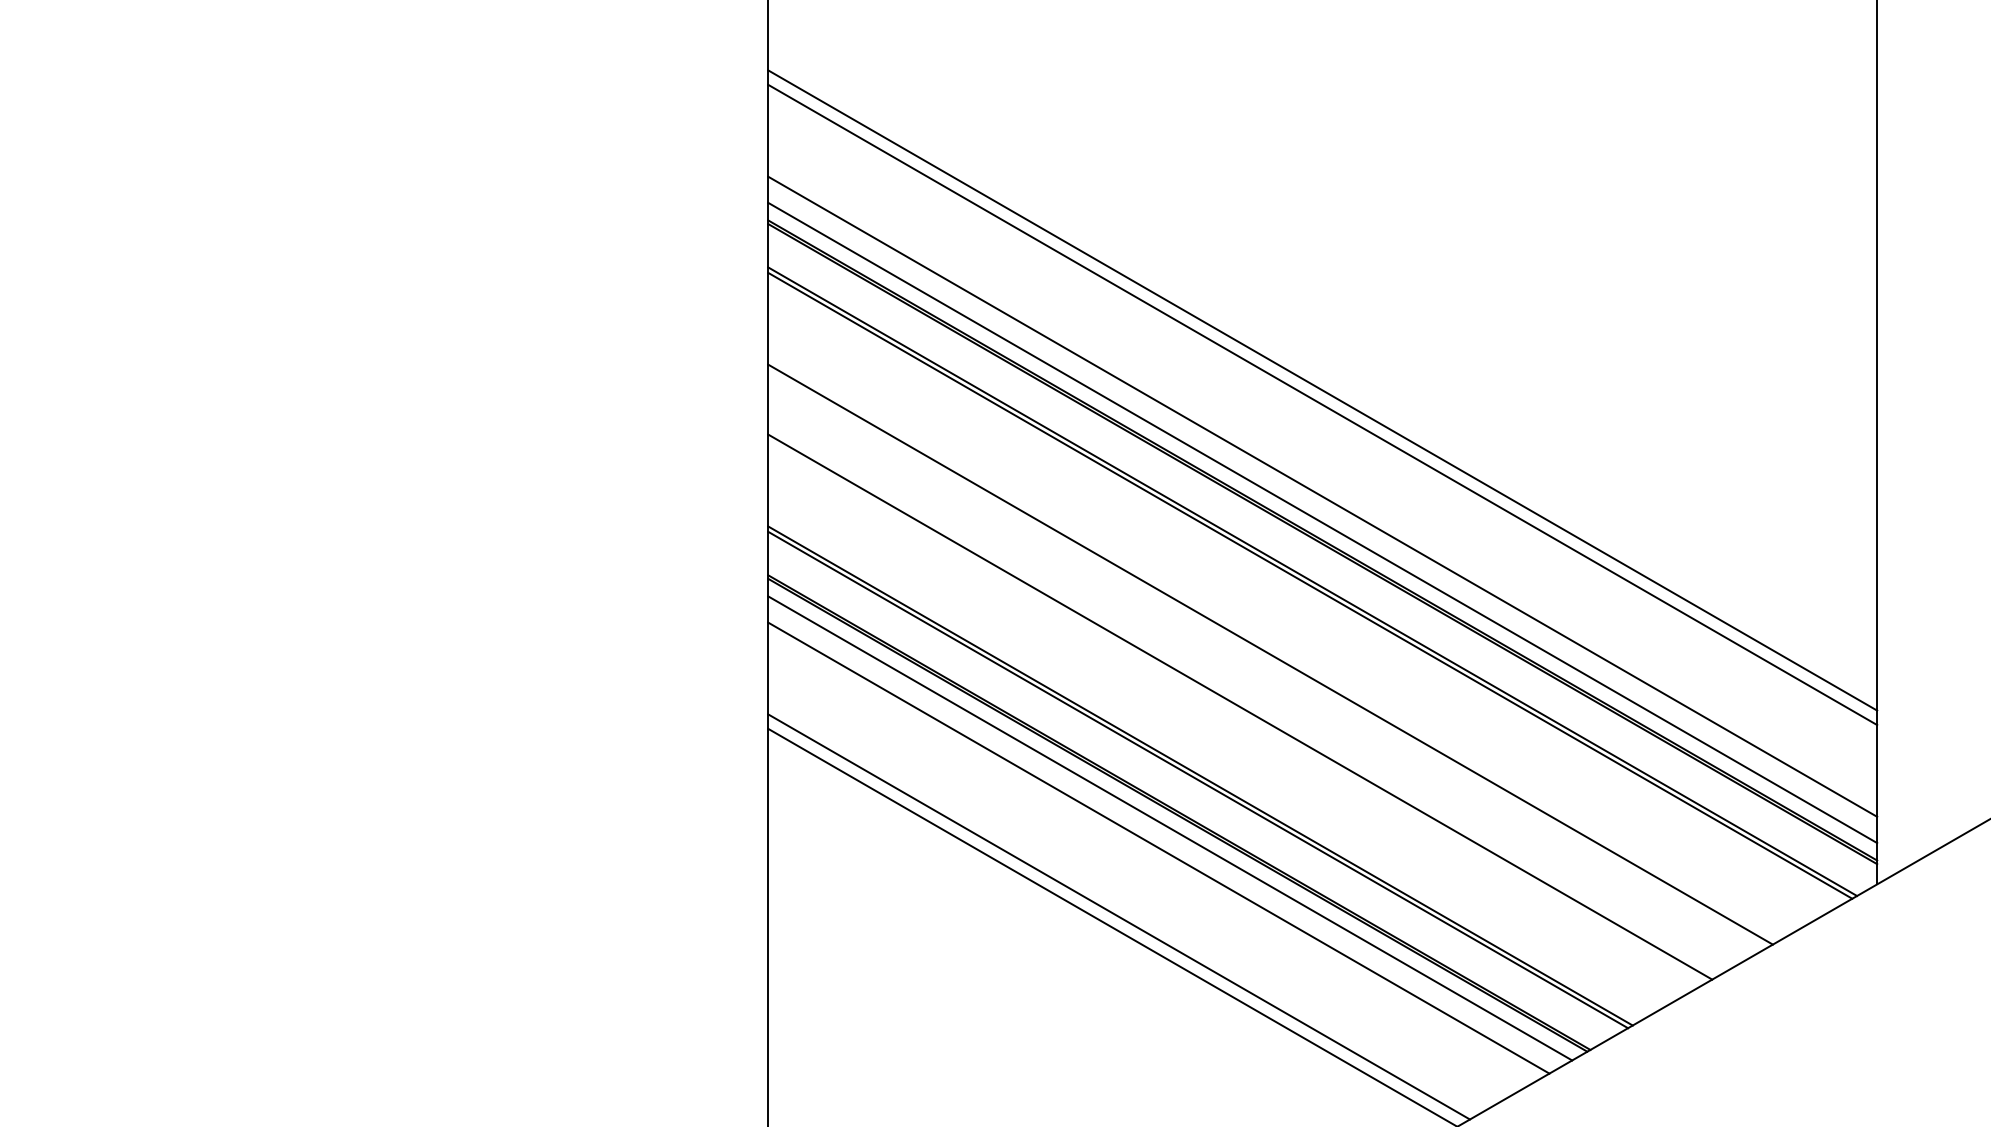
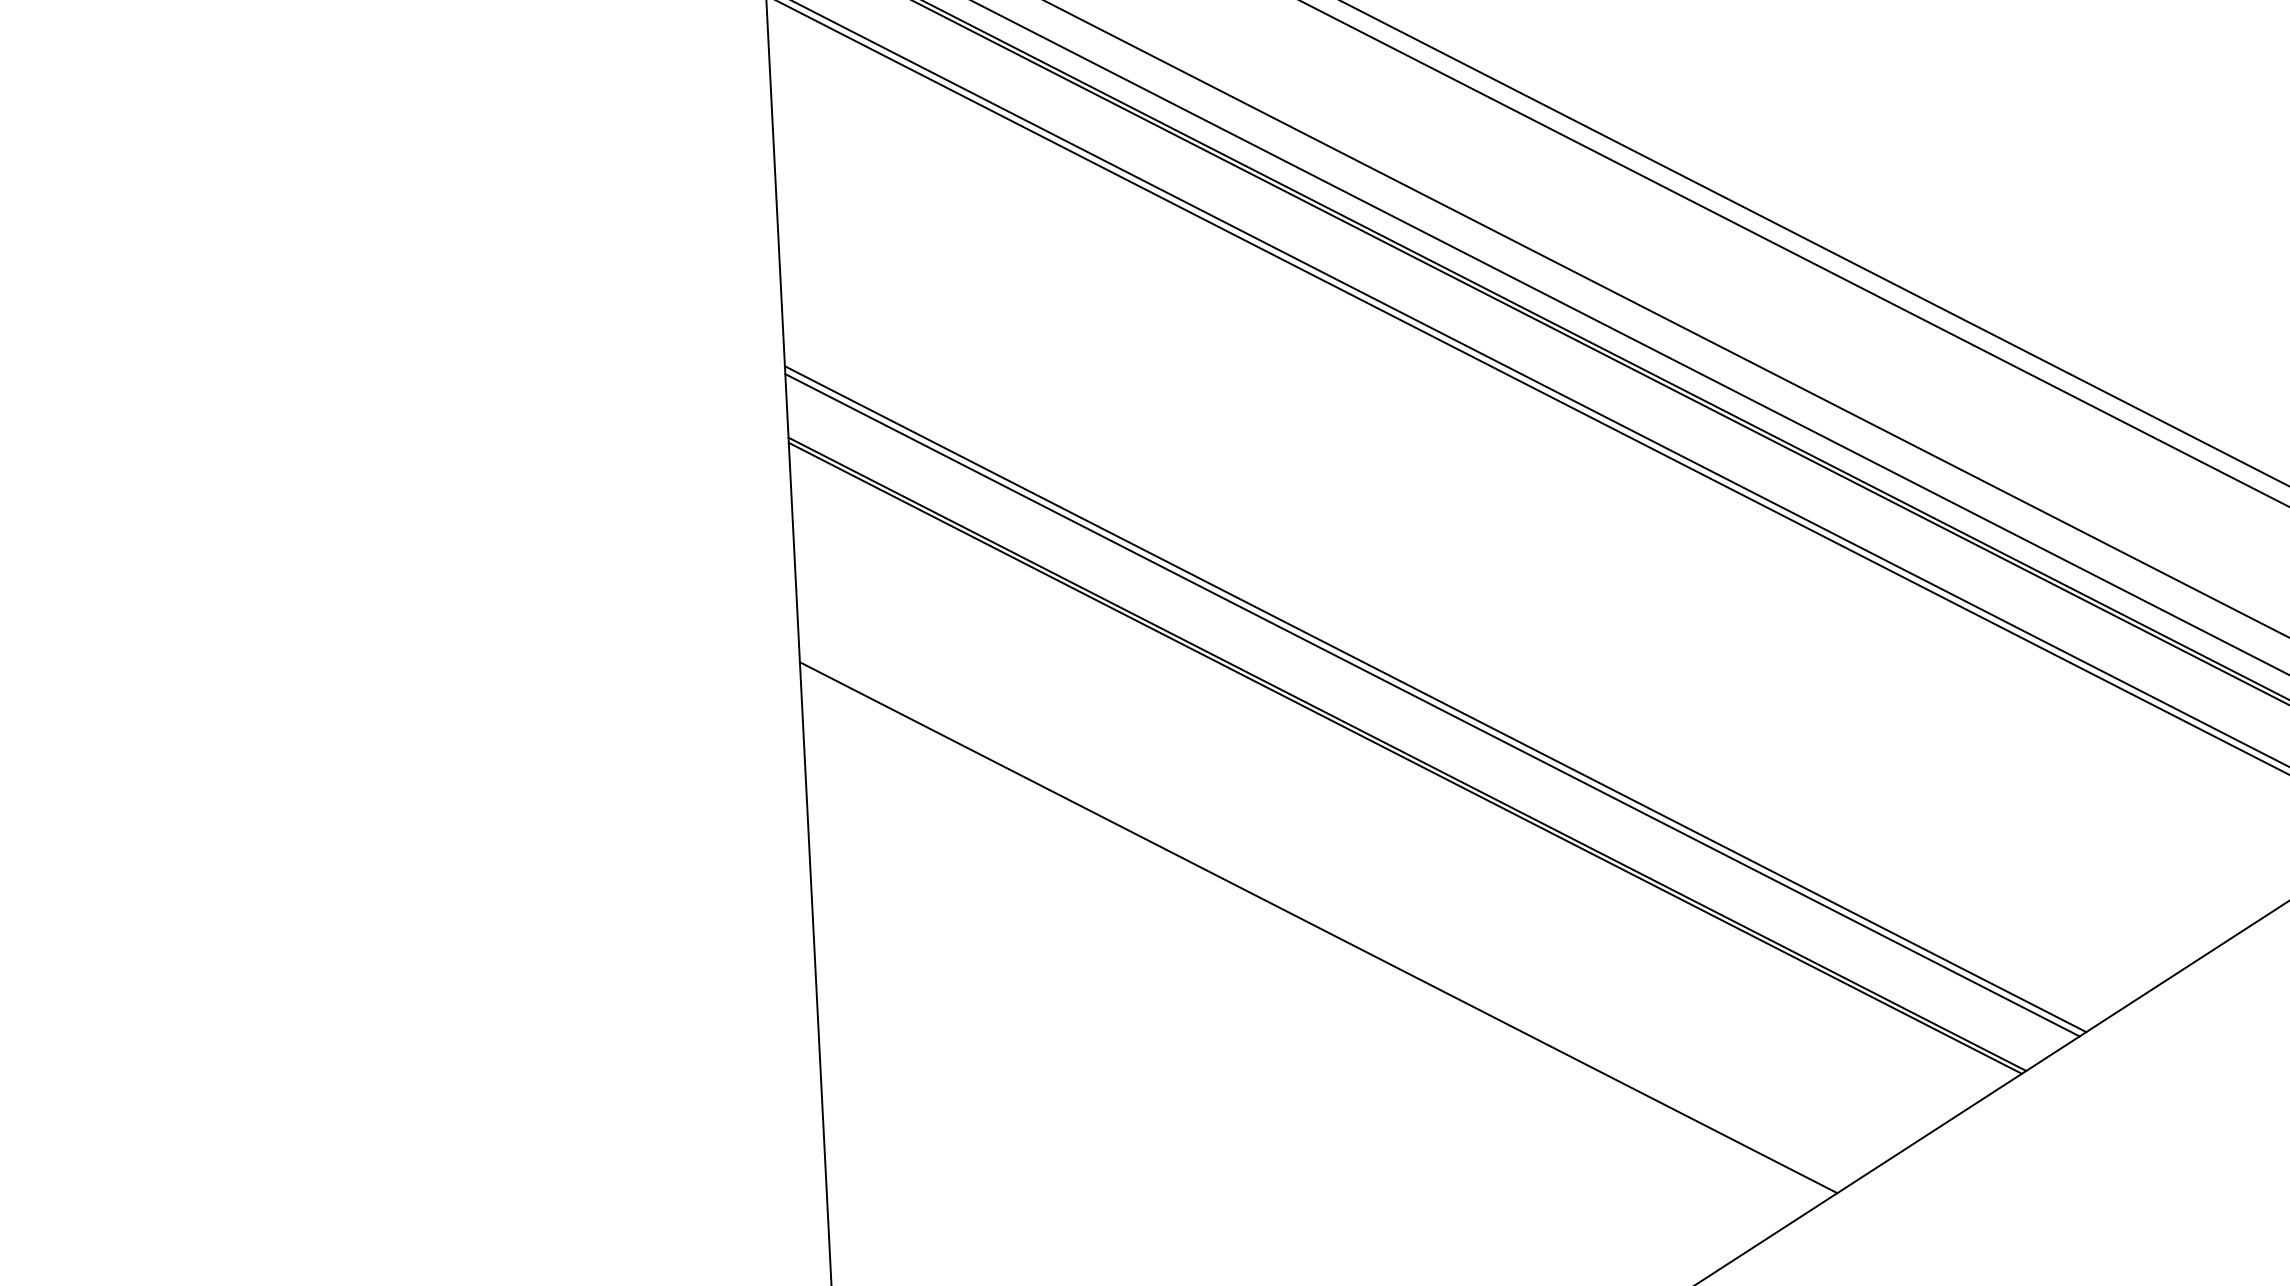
line: (1270, 654) -> (1529, 516), removed
line: (1240, 706) -> (1489, 594), removed
line: (1170, 828) -> (1395, 778), removed
line: (1158, 847) -> (1379, 806), removed
line: (1118, 916) -> (1326, 910), removed

